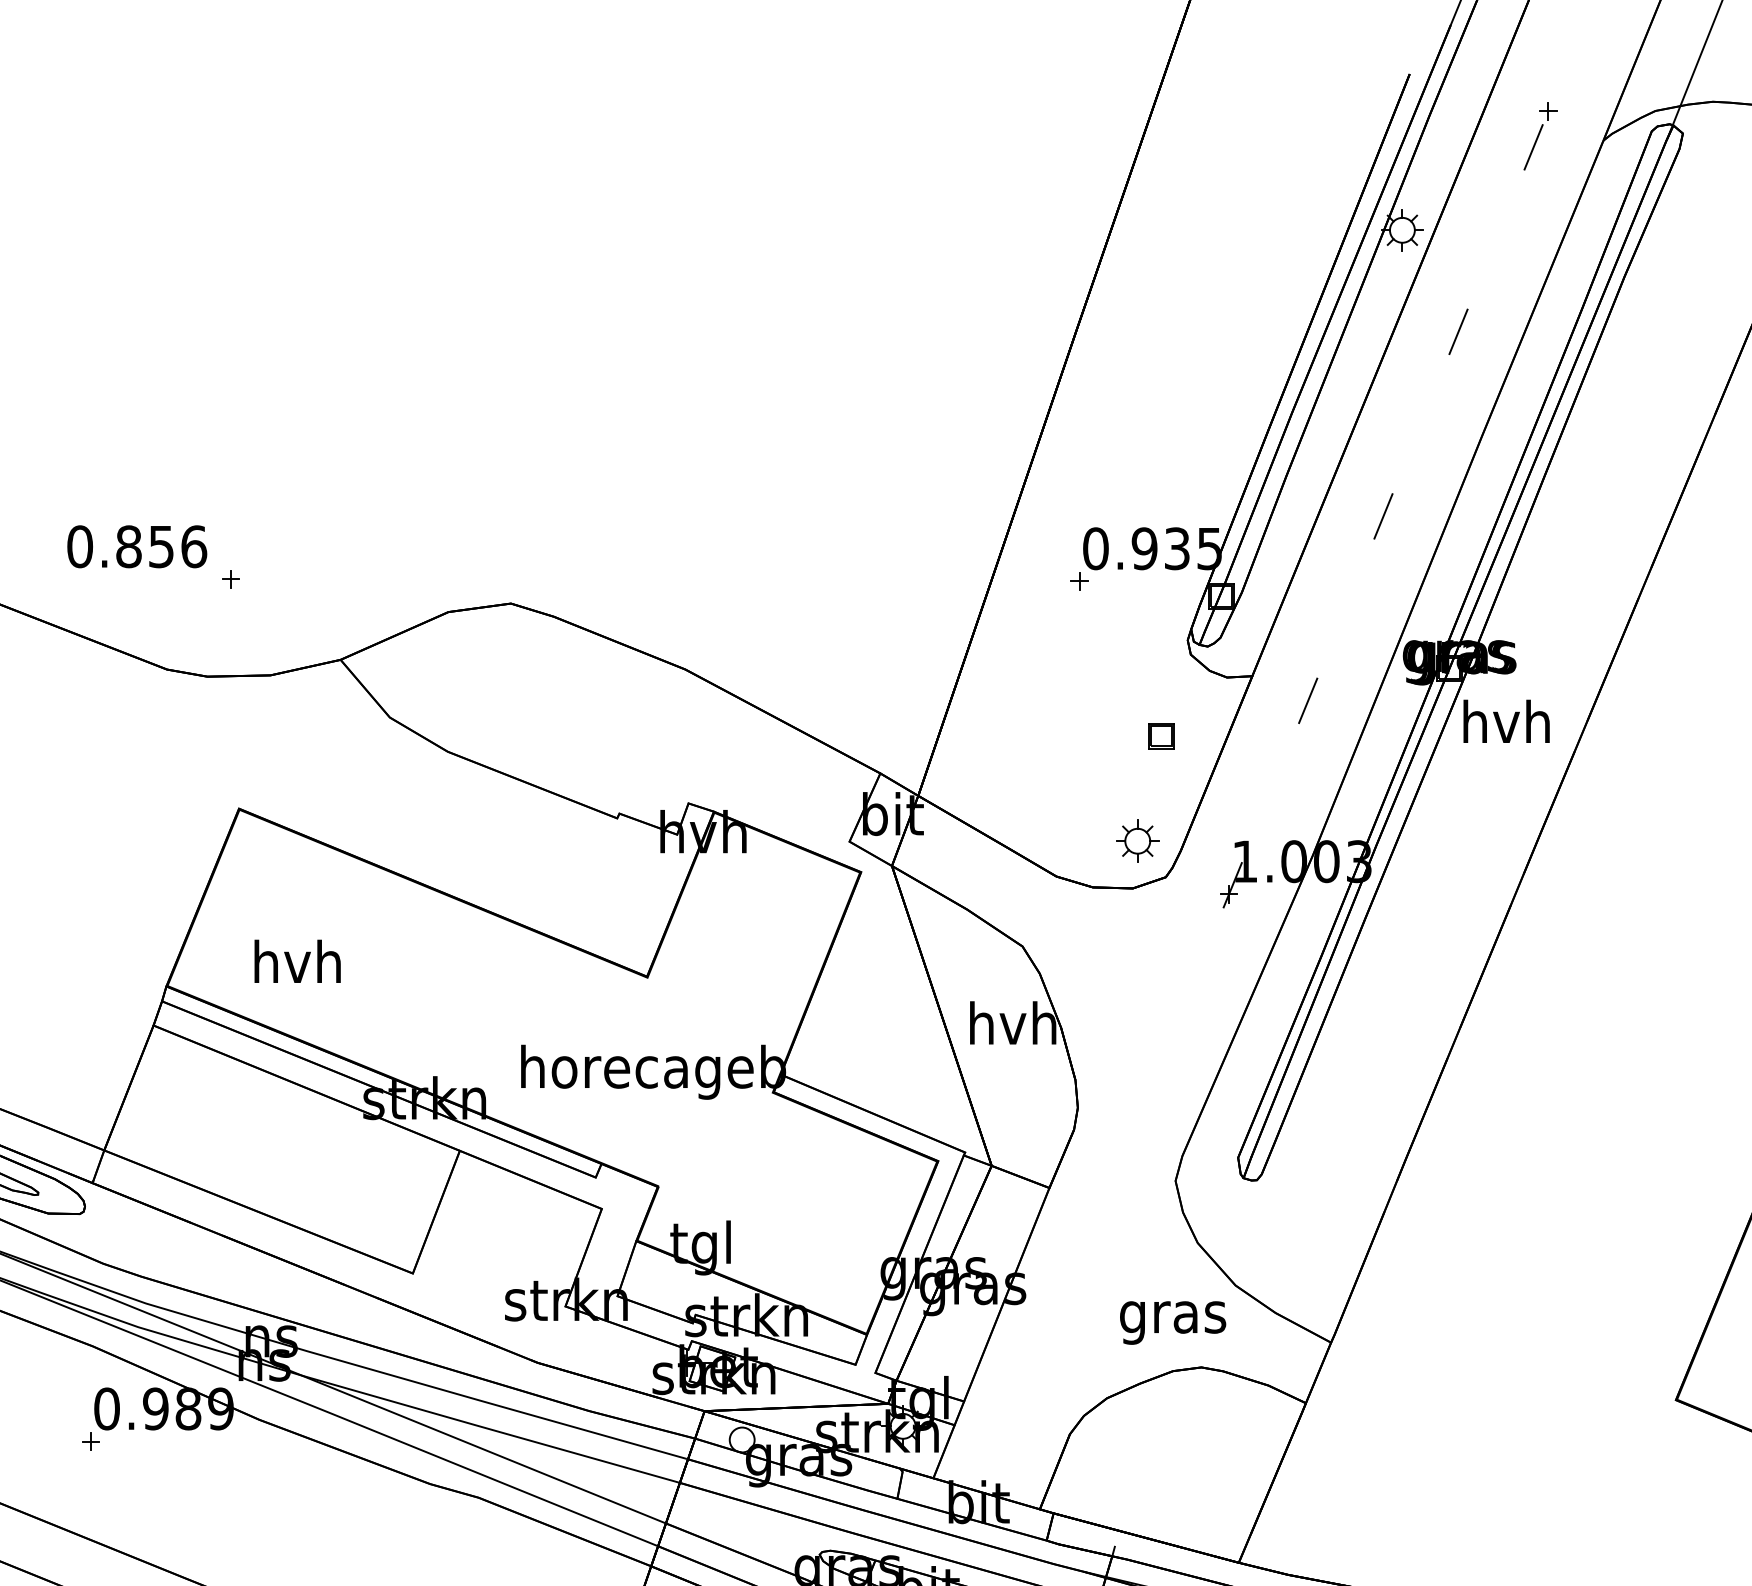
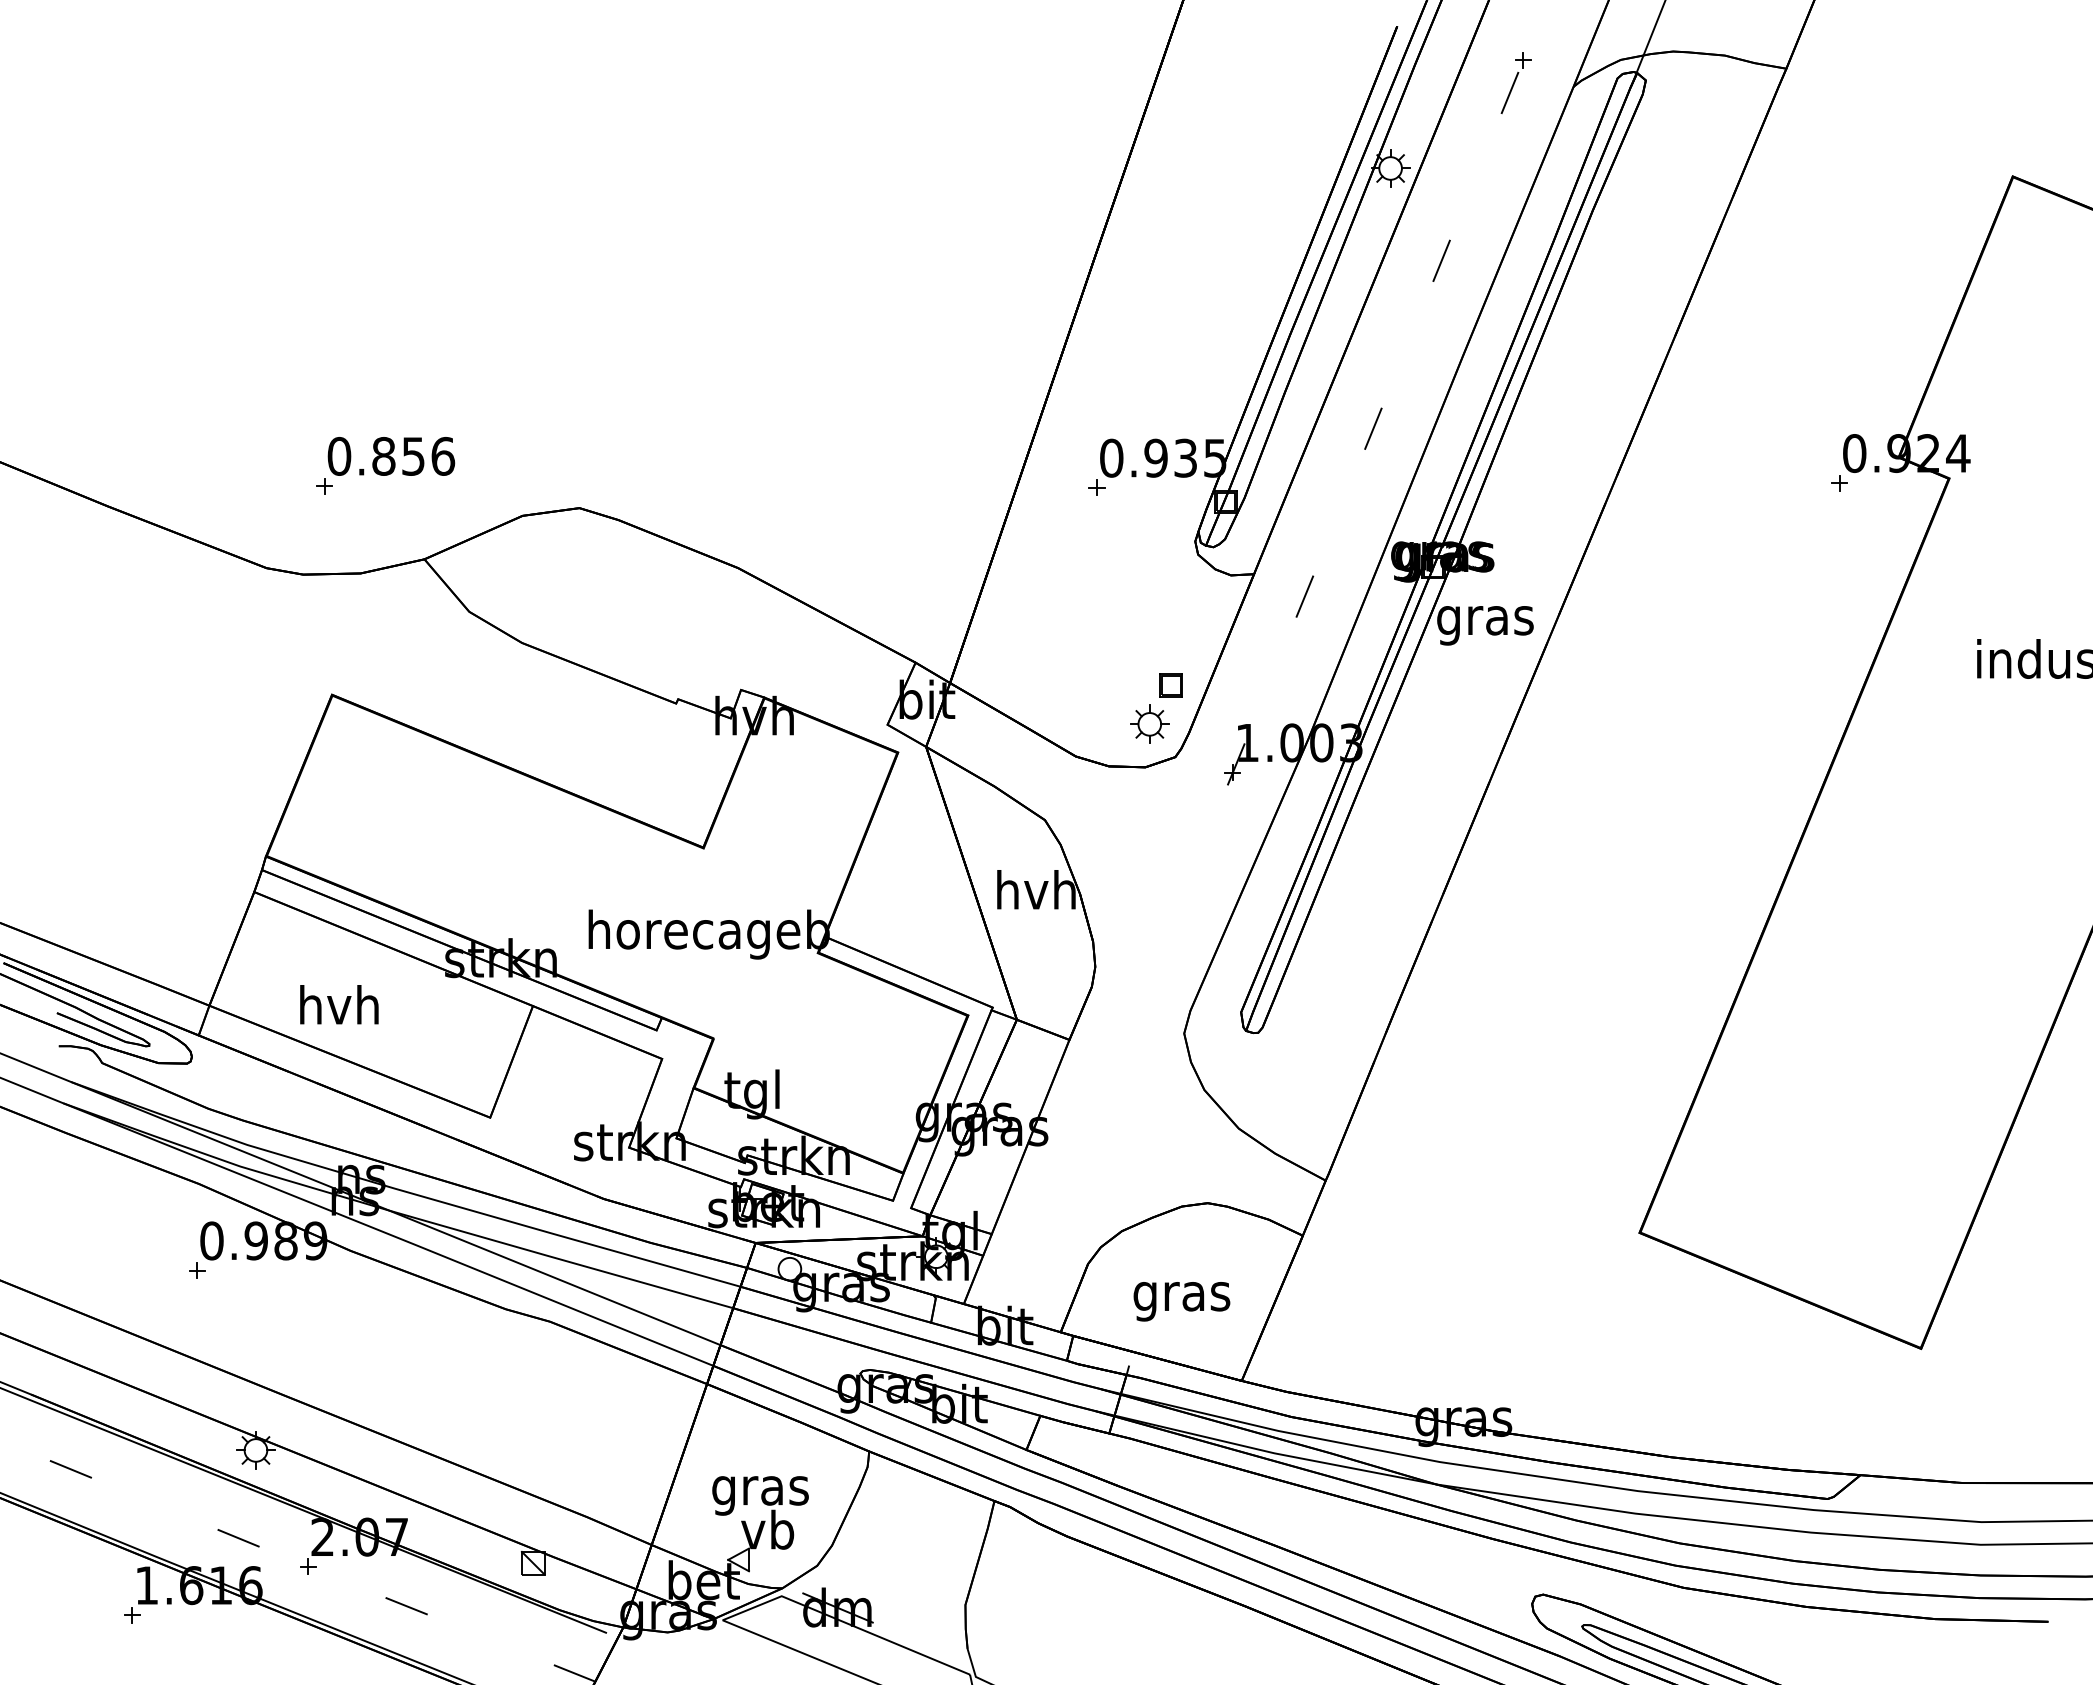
text: (137, 546) -> (391, 456), moved
text: (1506, 727) -> (1485, 620), hvh -> gras
part: (1160, 735) -> (1170, 685), moved
text: (297, 961) -> (339, 1004), moved
text: (1172, 1322) -> (1181, 1301), moved

